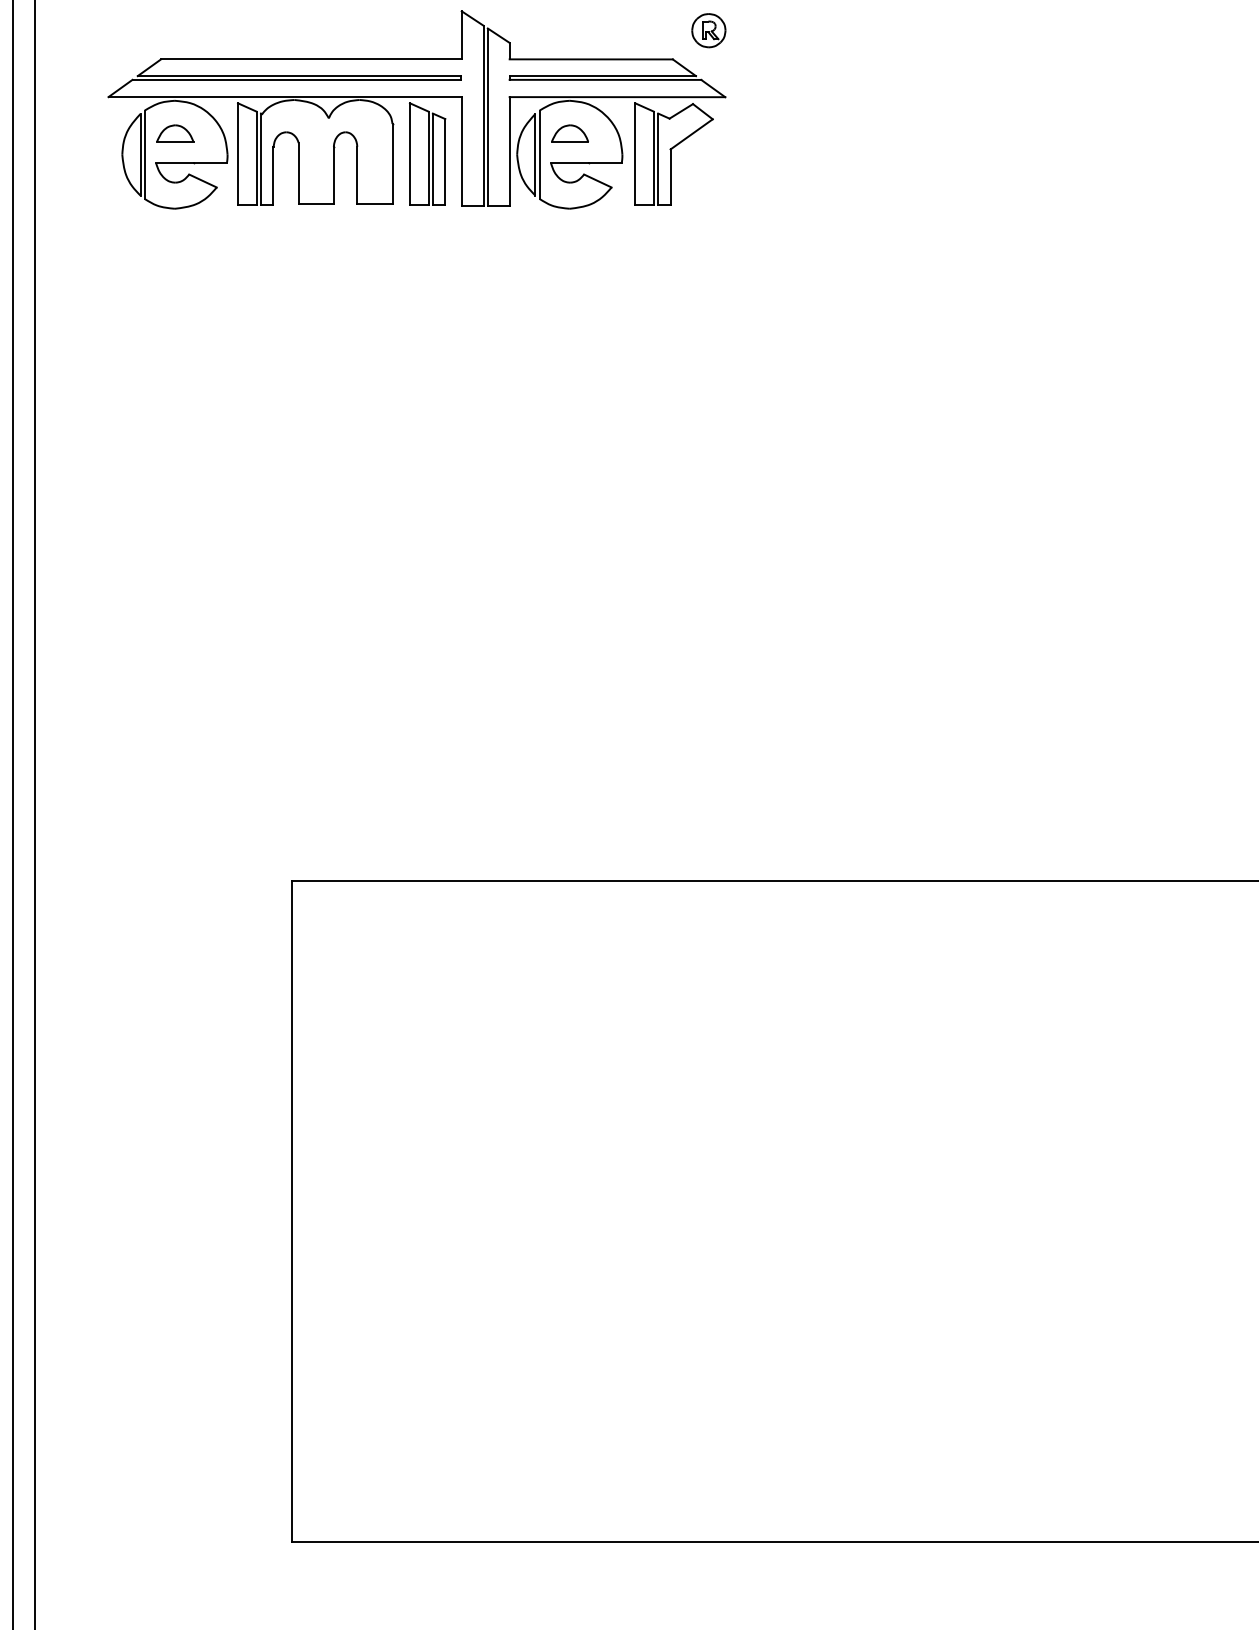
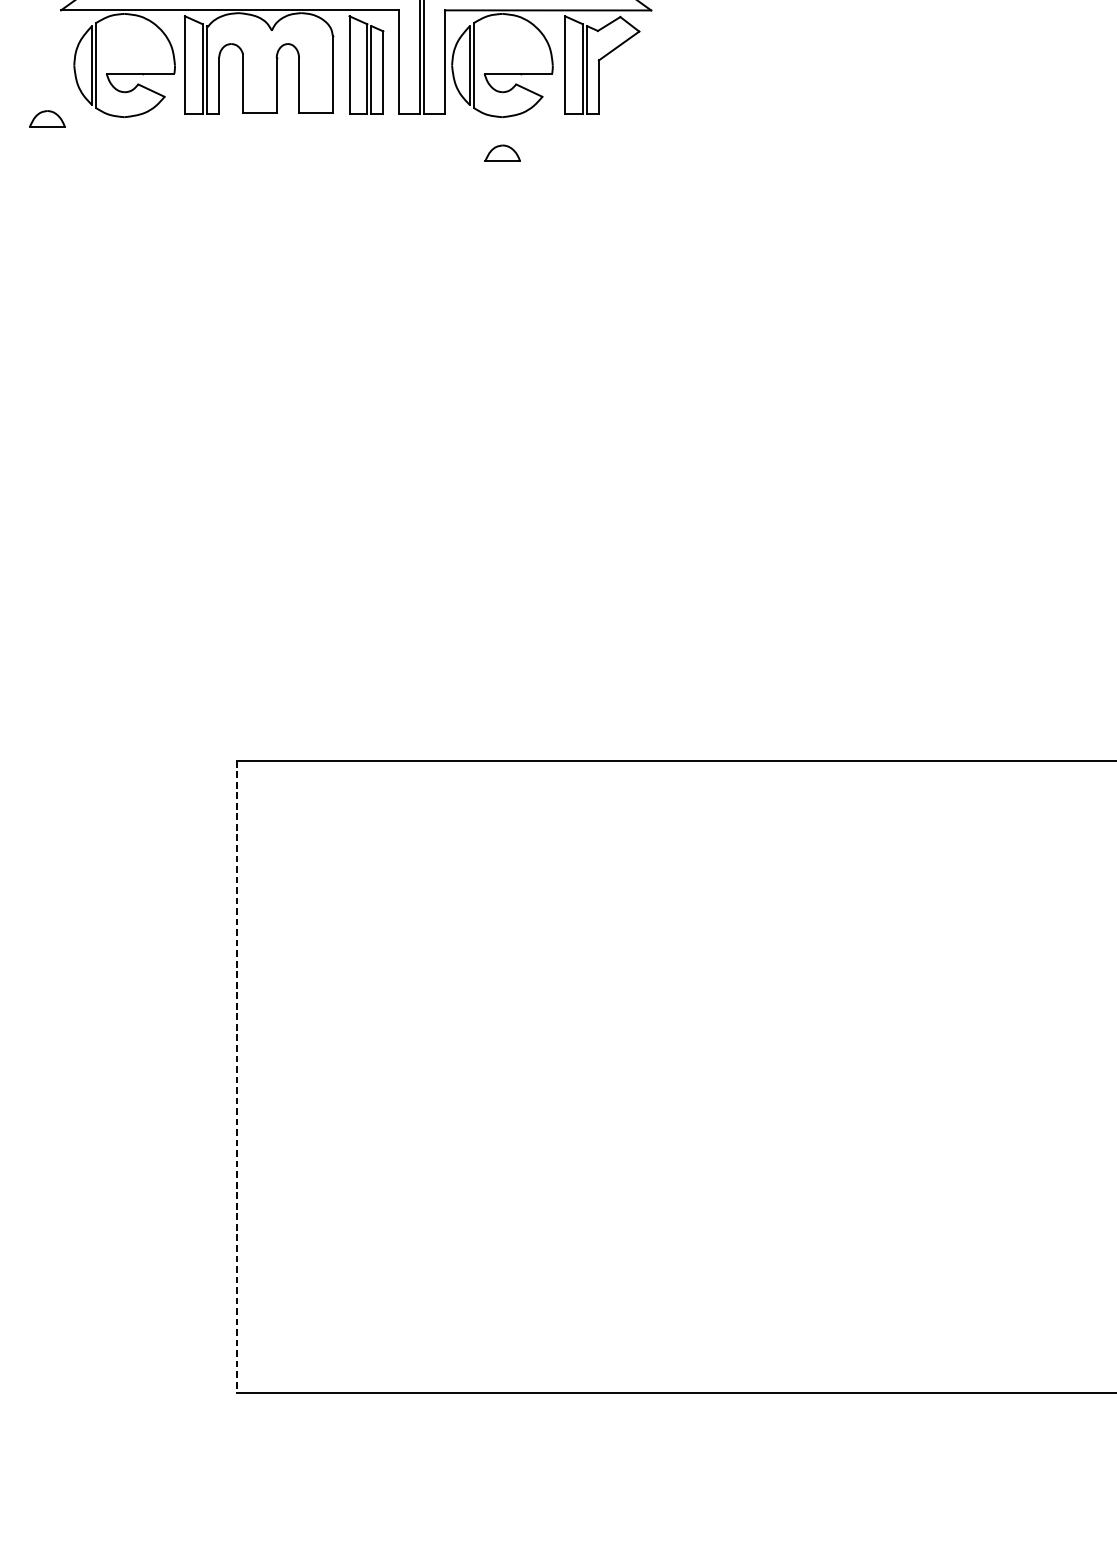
part: (175, 133) -> (47, 118), moved
part: (569, 133) -> (502, 153), moved
line: (292, 1211) -> (237, 1076), solid -> dashed

